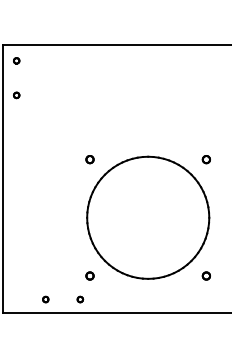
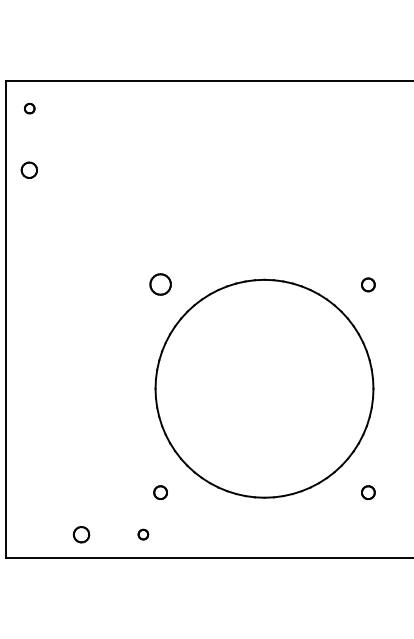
part: (16, 95) -> (29, 170), size x1.6
part: (89, 159) -> (159, 284), size x1.6
part: (45, 299) -> (81, 534), size x1.6

